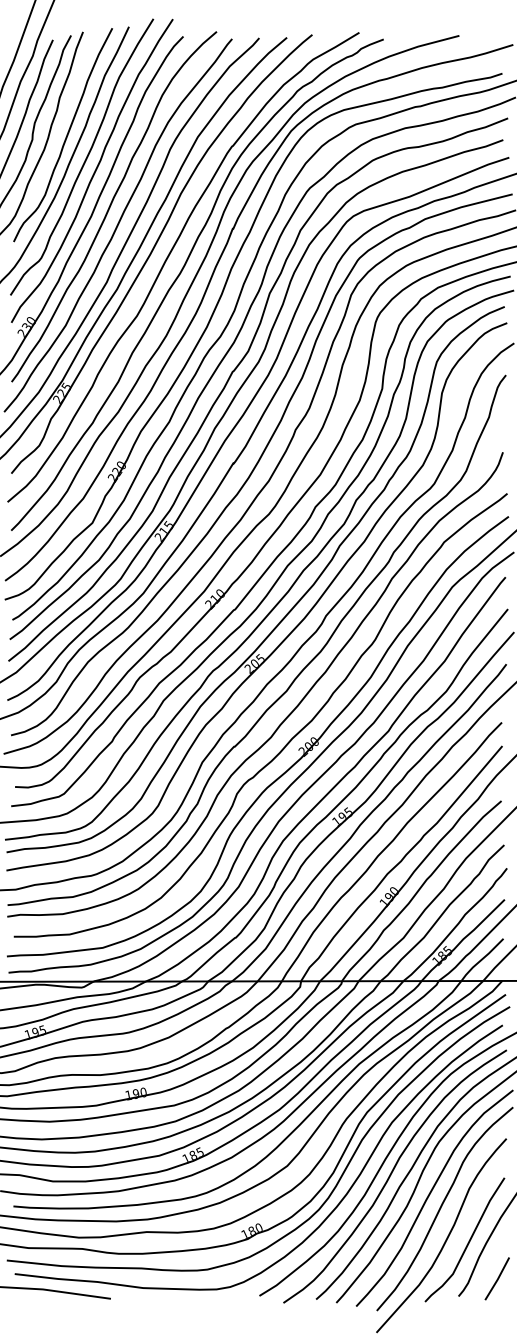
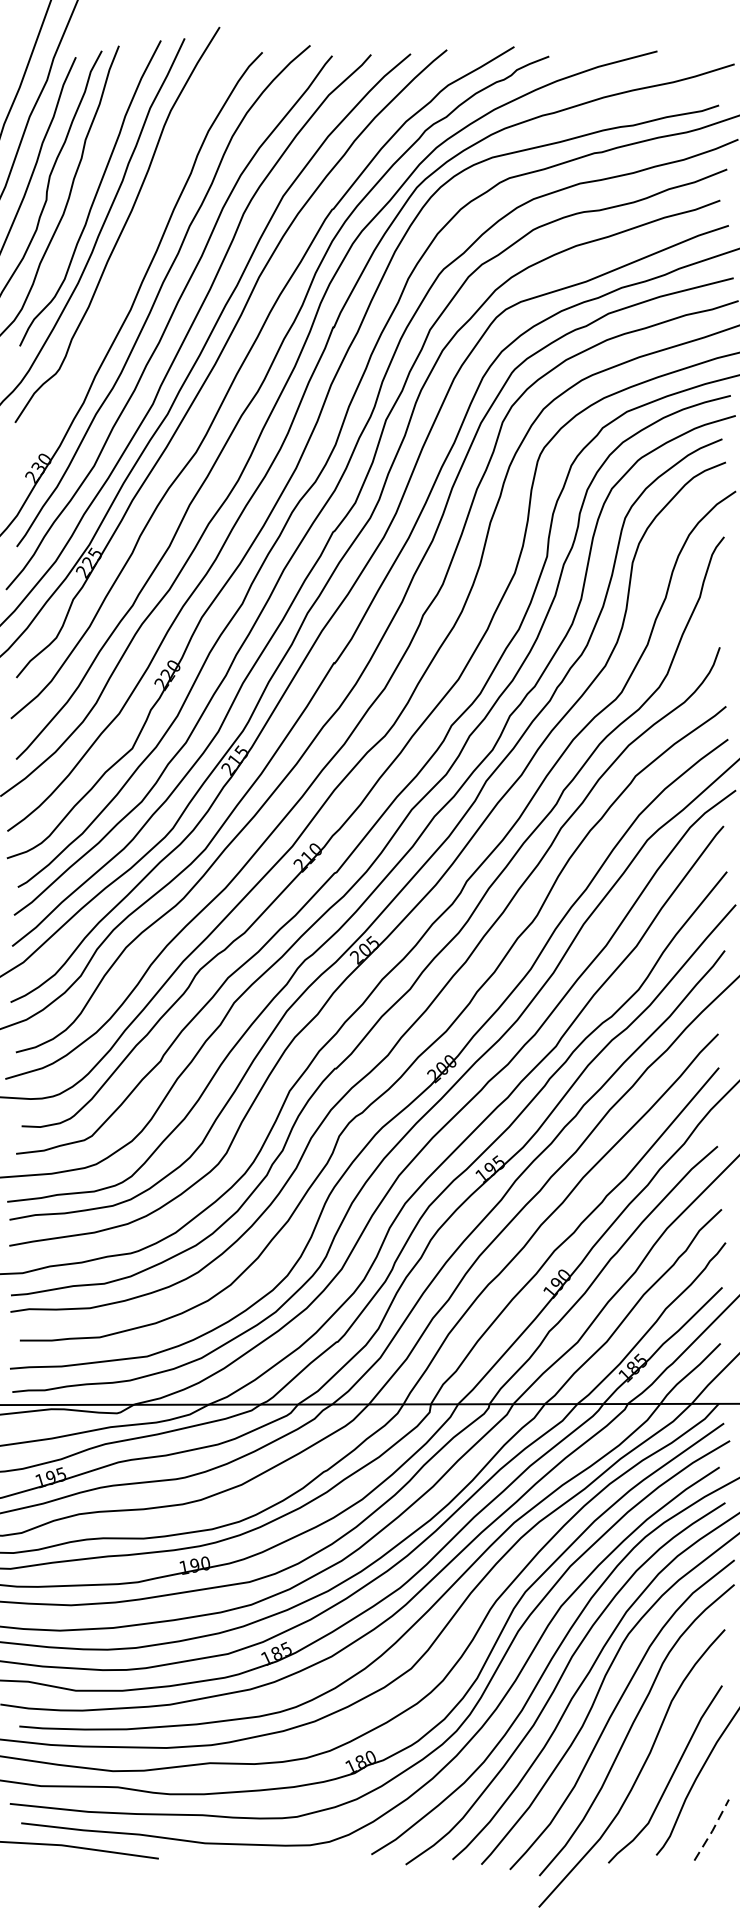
curve: (94, 170) -> (135, 244), removed
line: (497, 1279) -> (712, 1831), solid -> dashed

